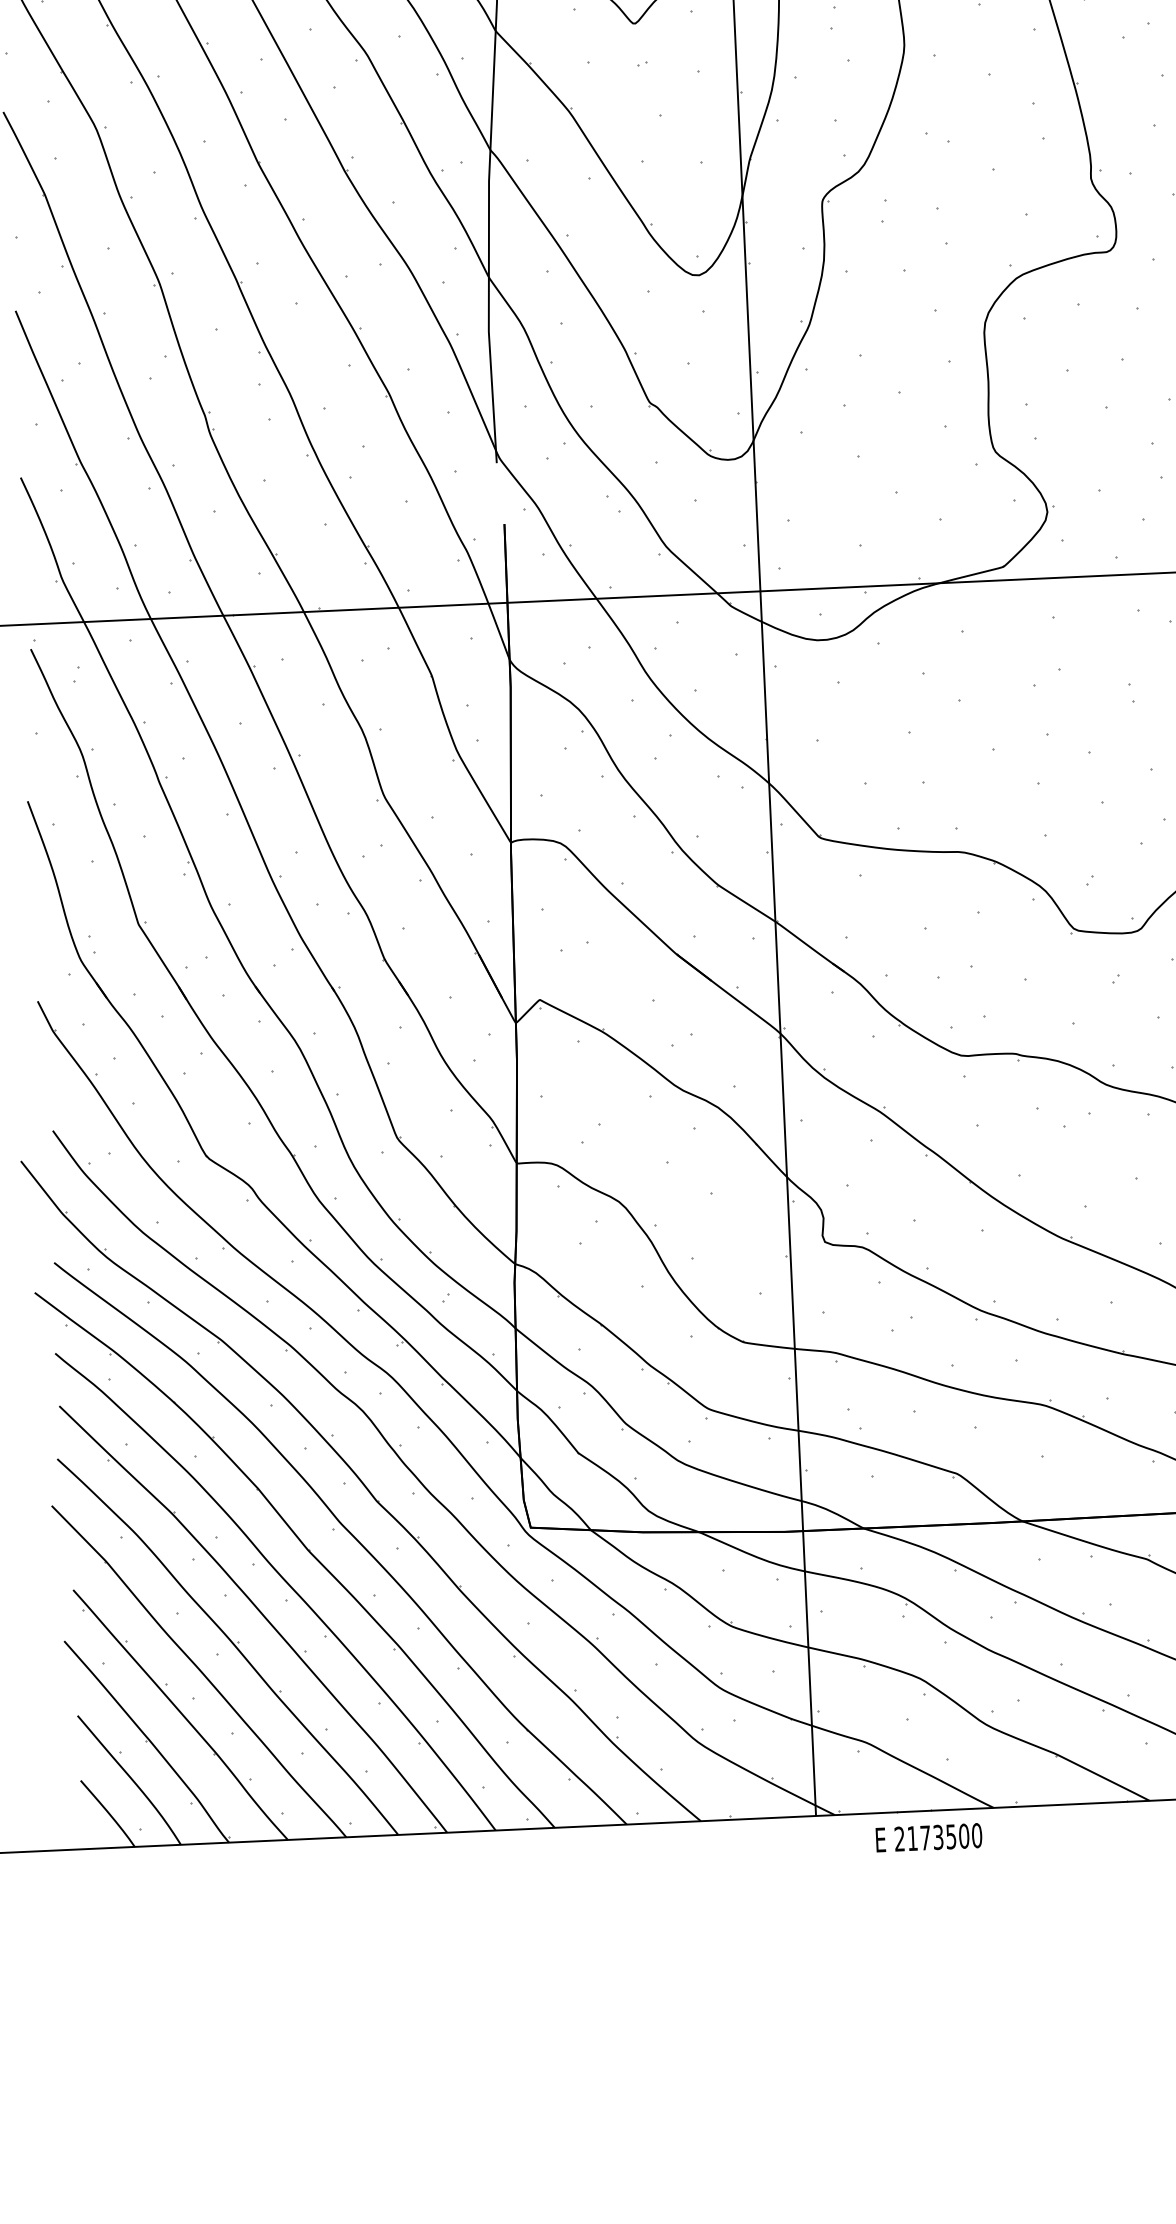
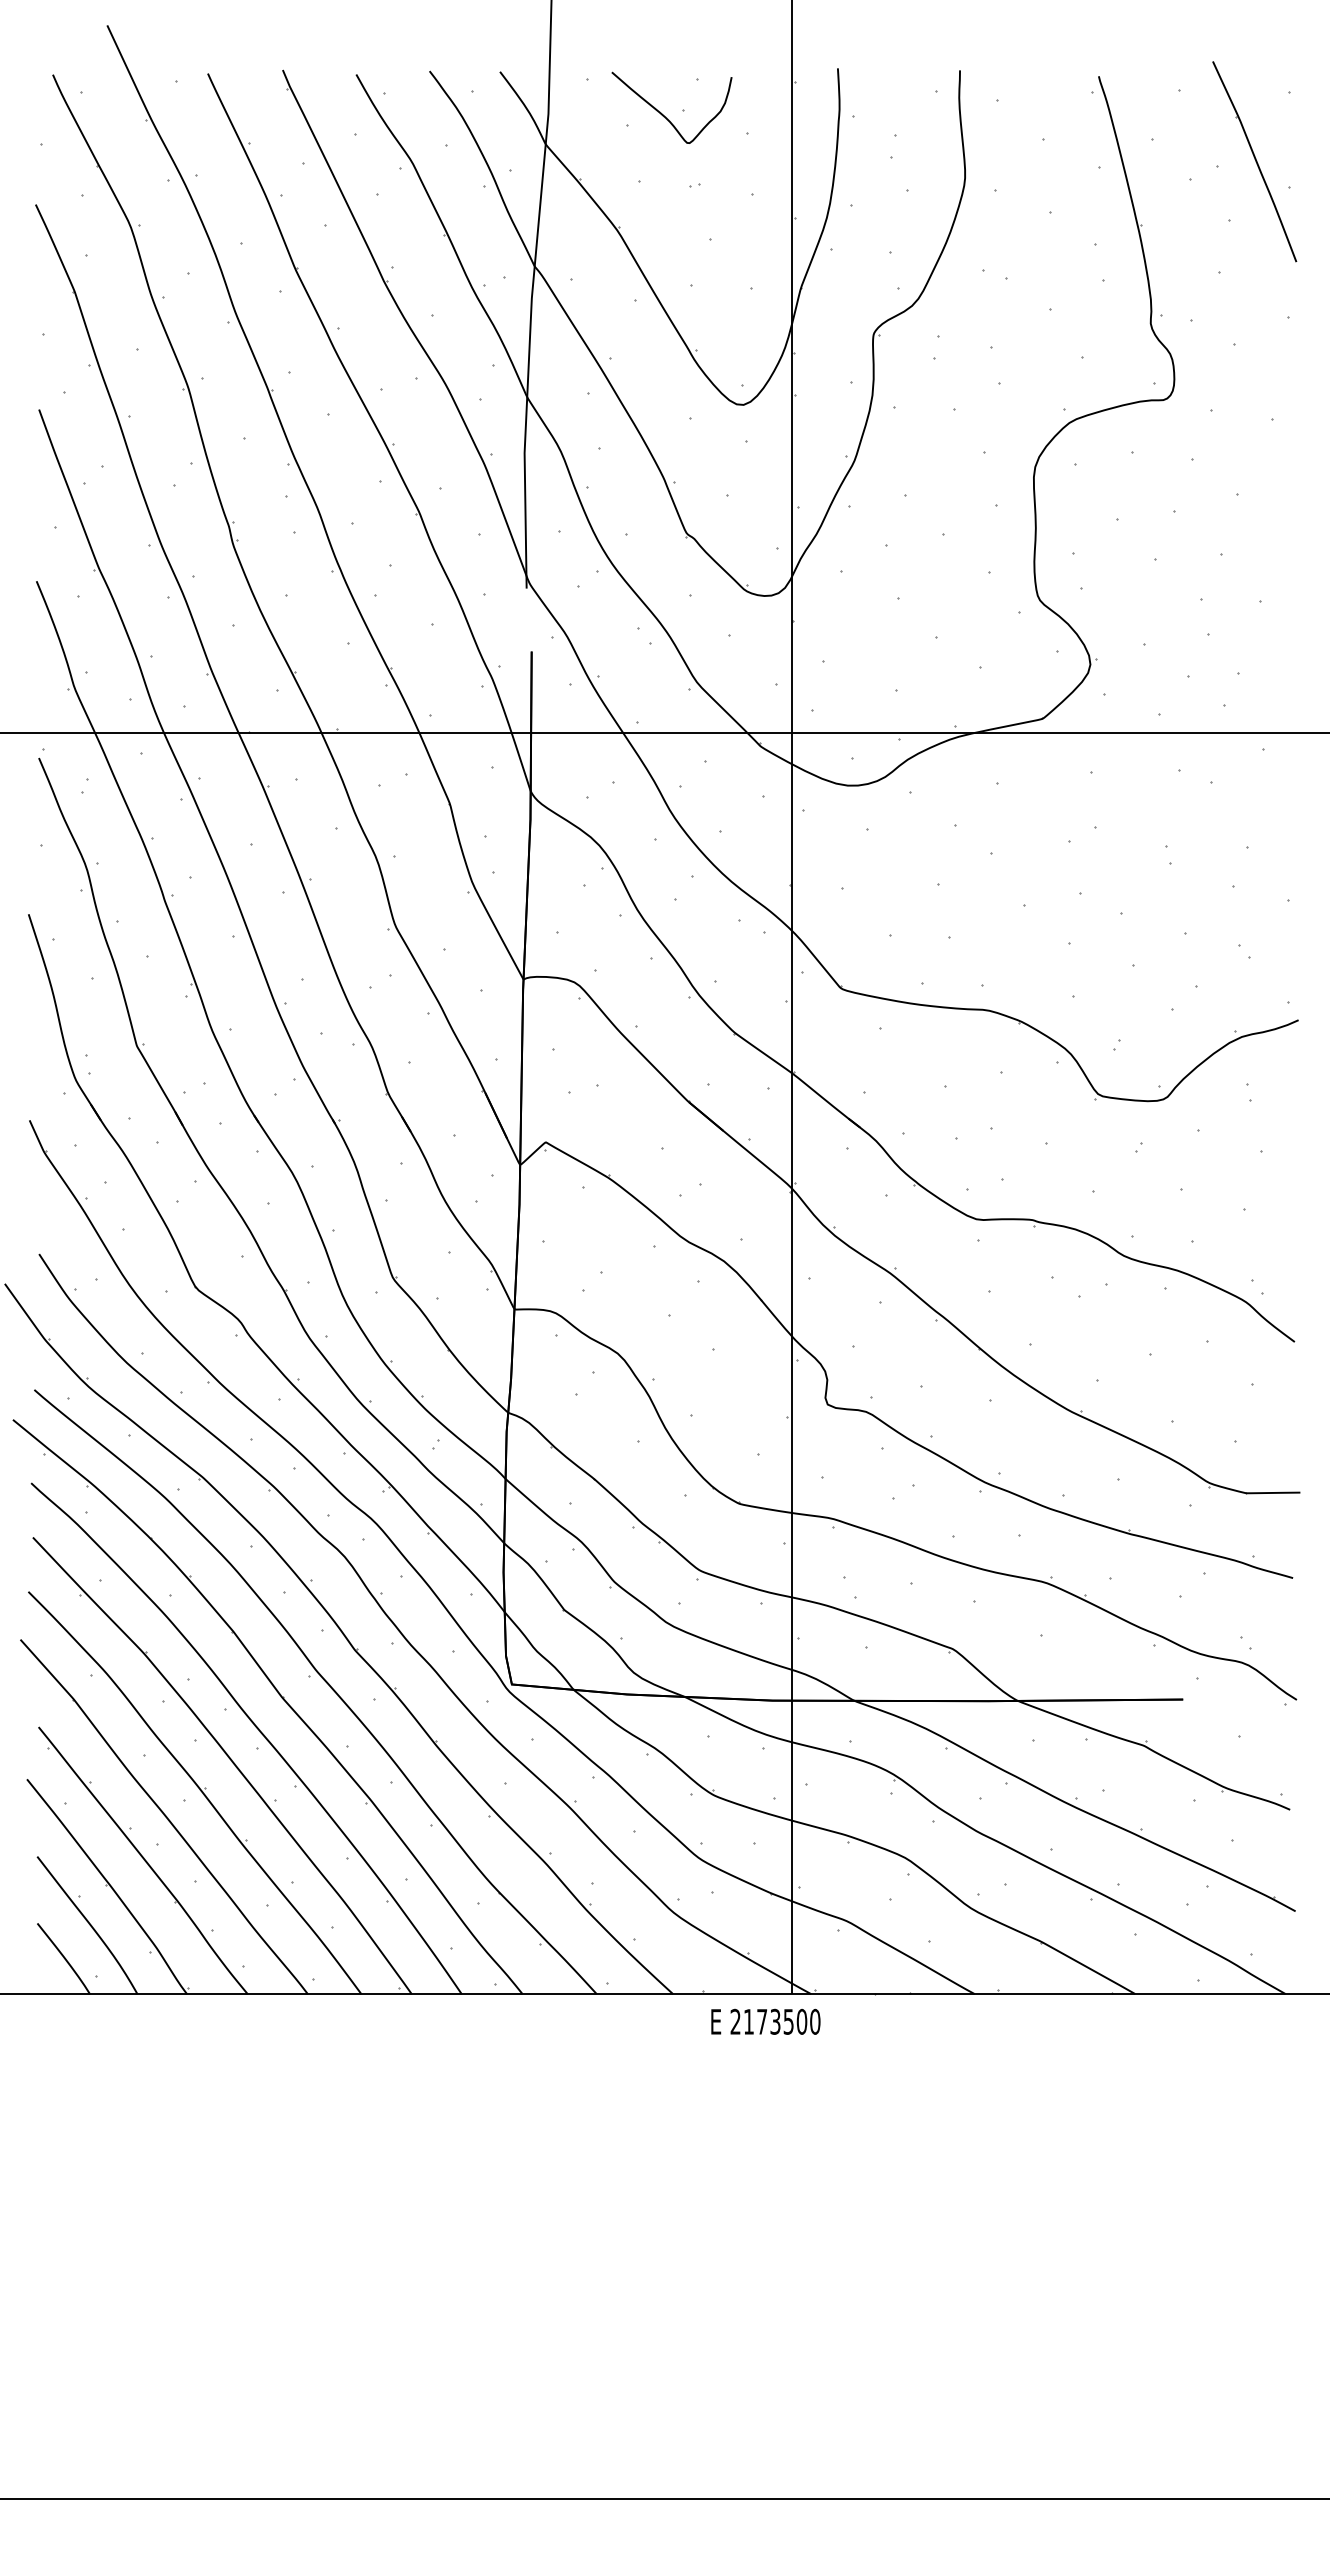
text: (928, 1837) -> (765, 2021), moved

